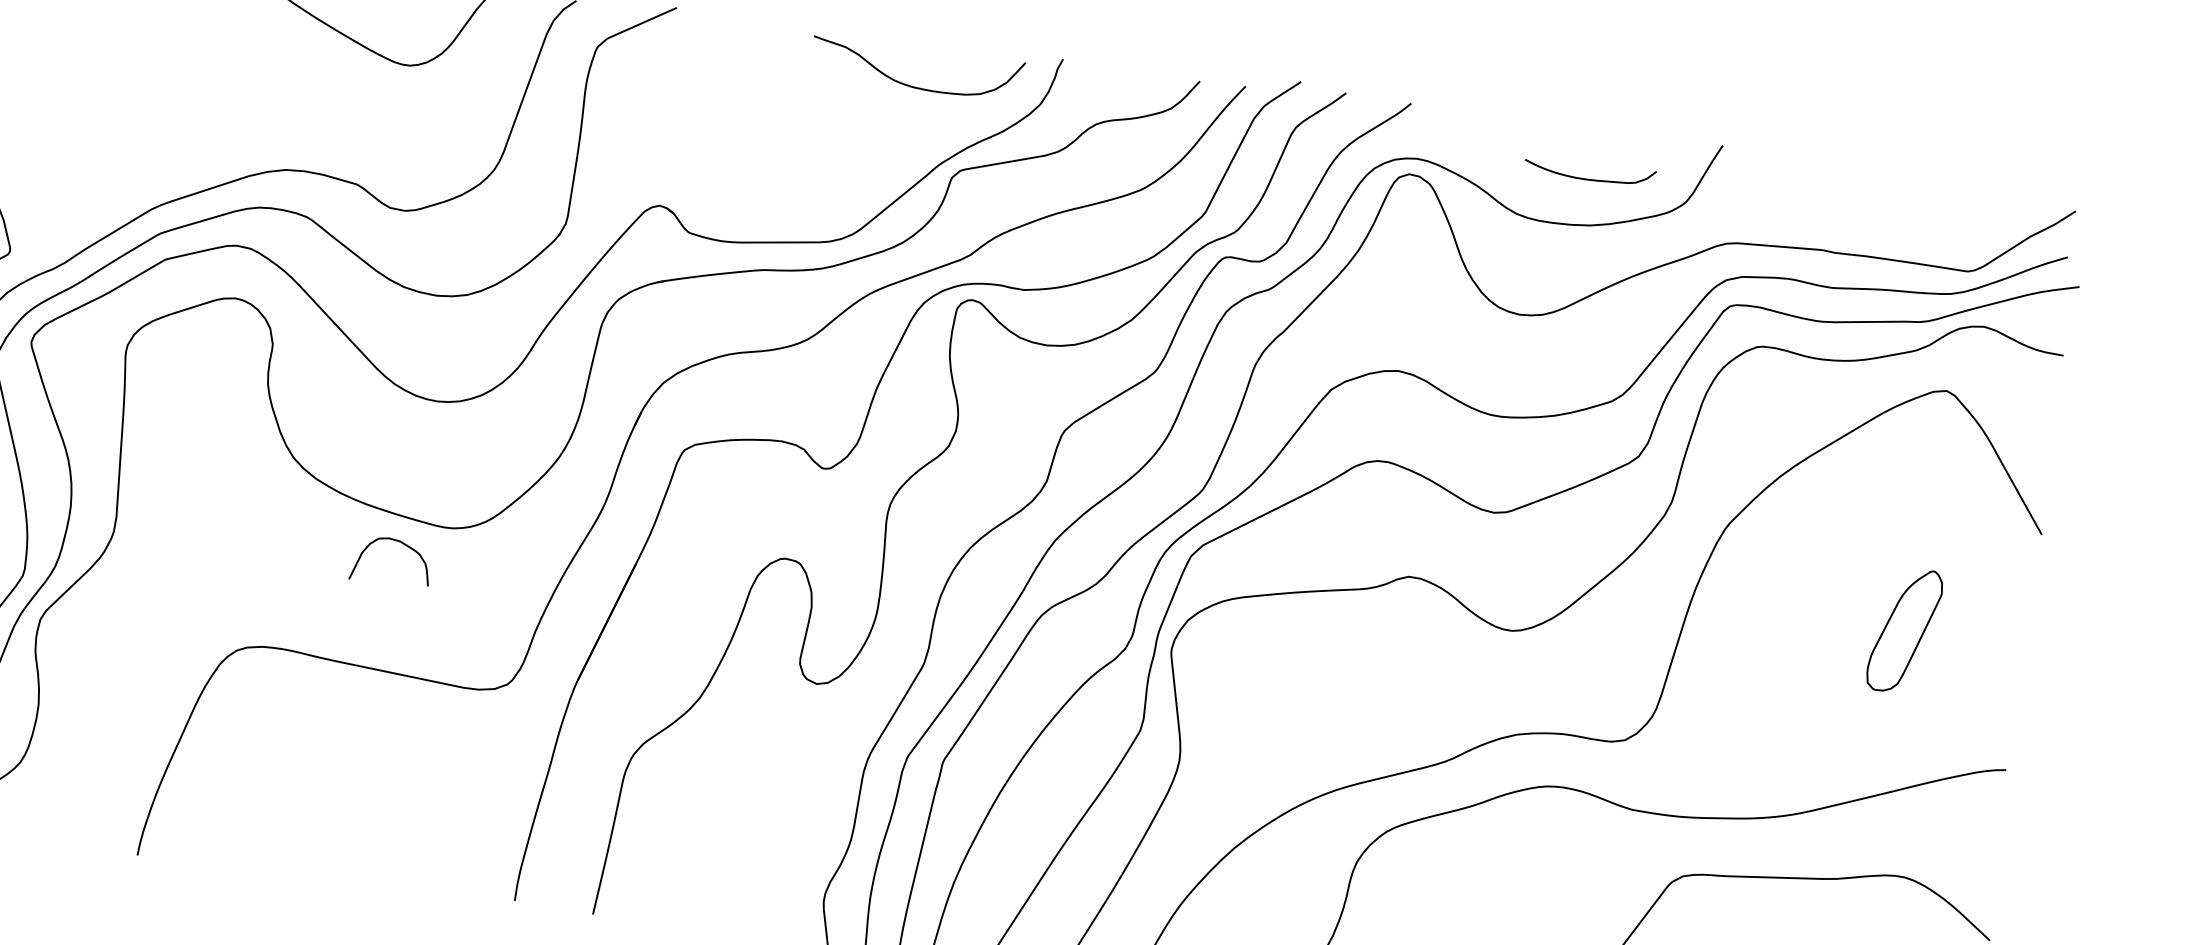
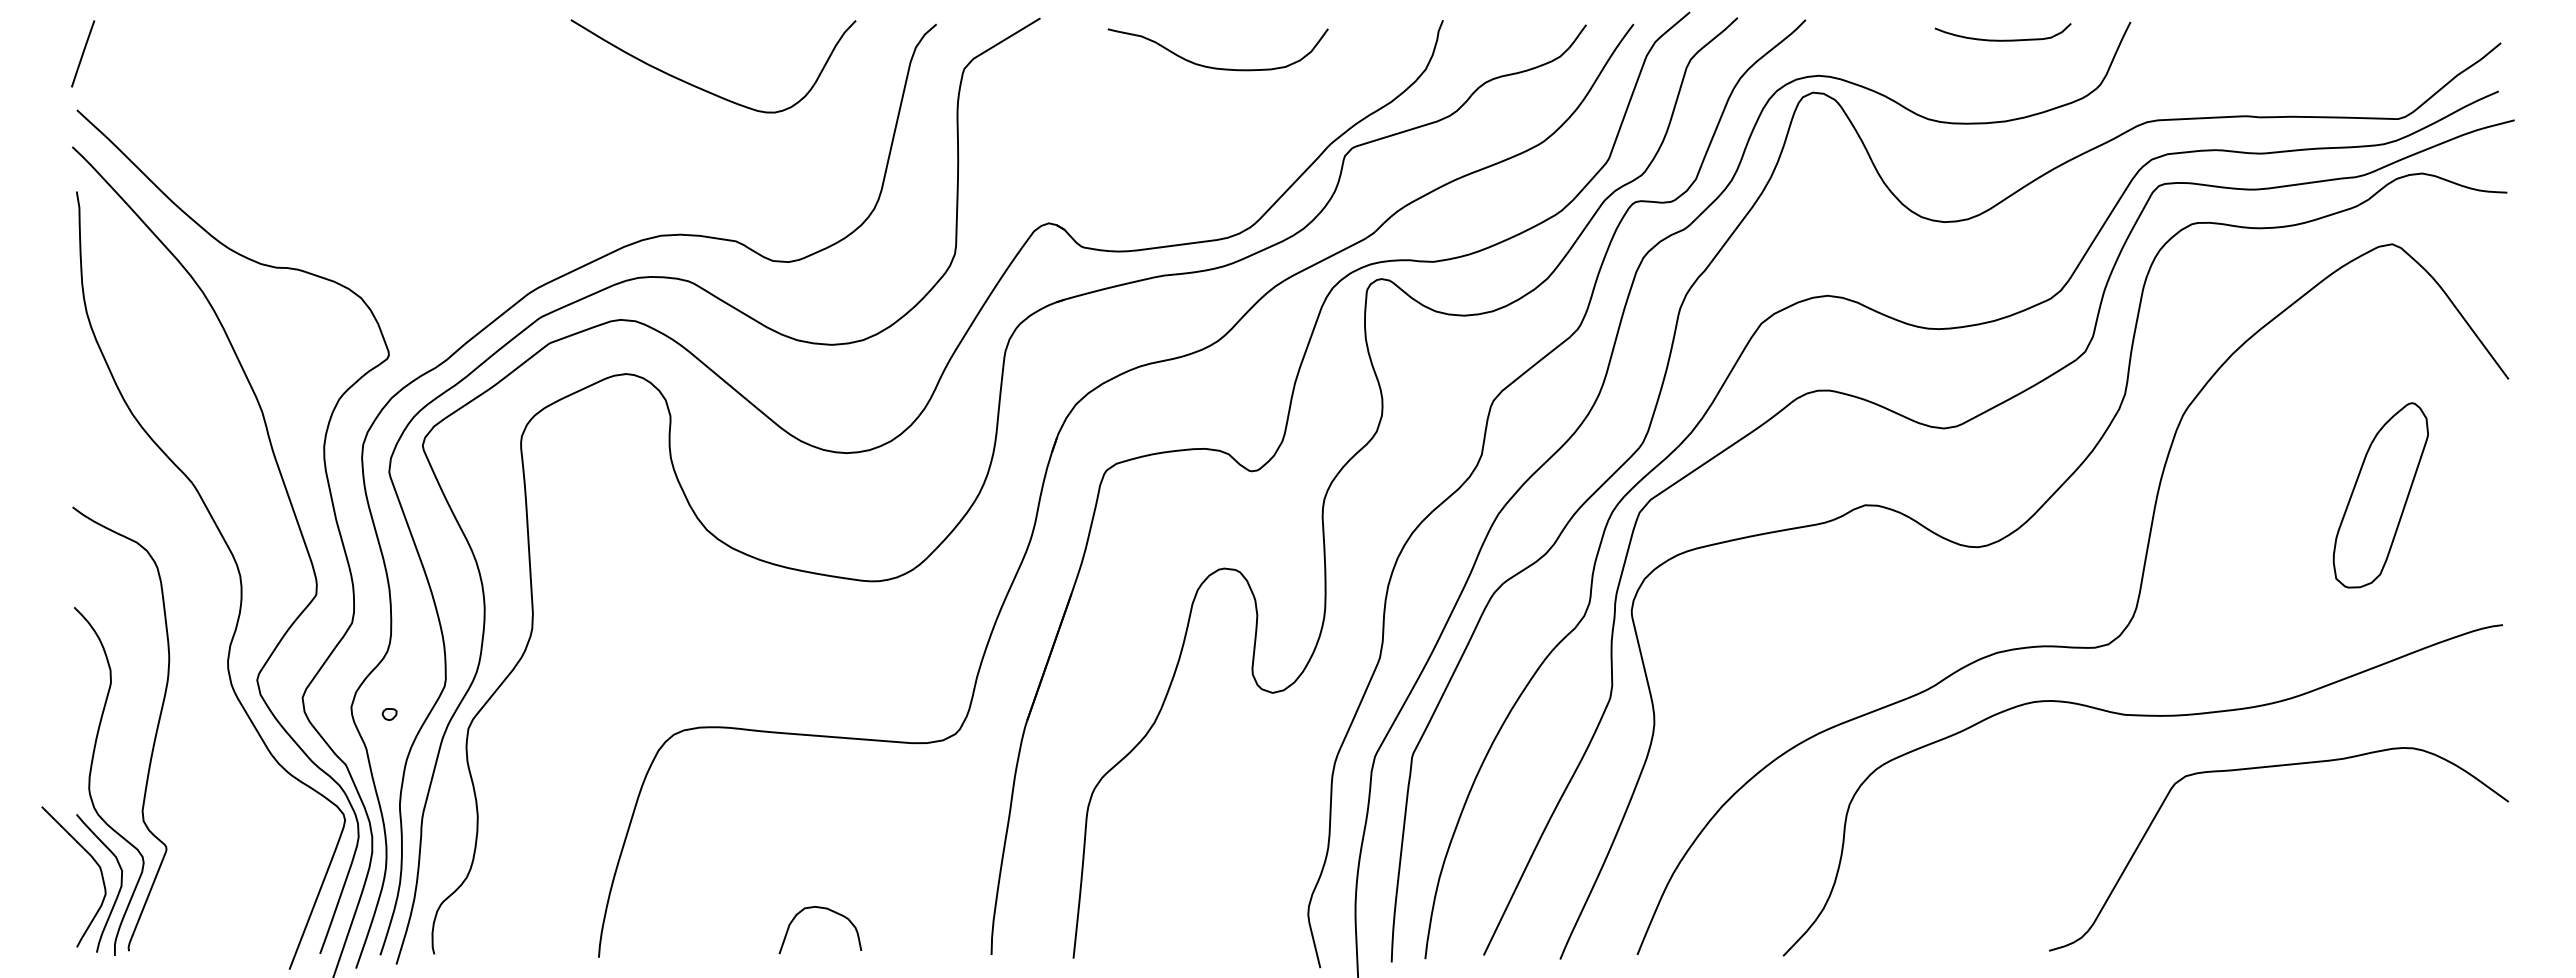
curve: (914, 86) -> (1217, 67), moved
curve: (1588, 178) -> (2002, 39), moved
curve: (397, 542) -> (824, 909), moved
part: (1904, 630) -> (2380, 495), size x1.43

